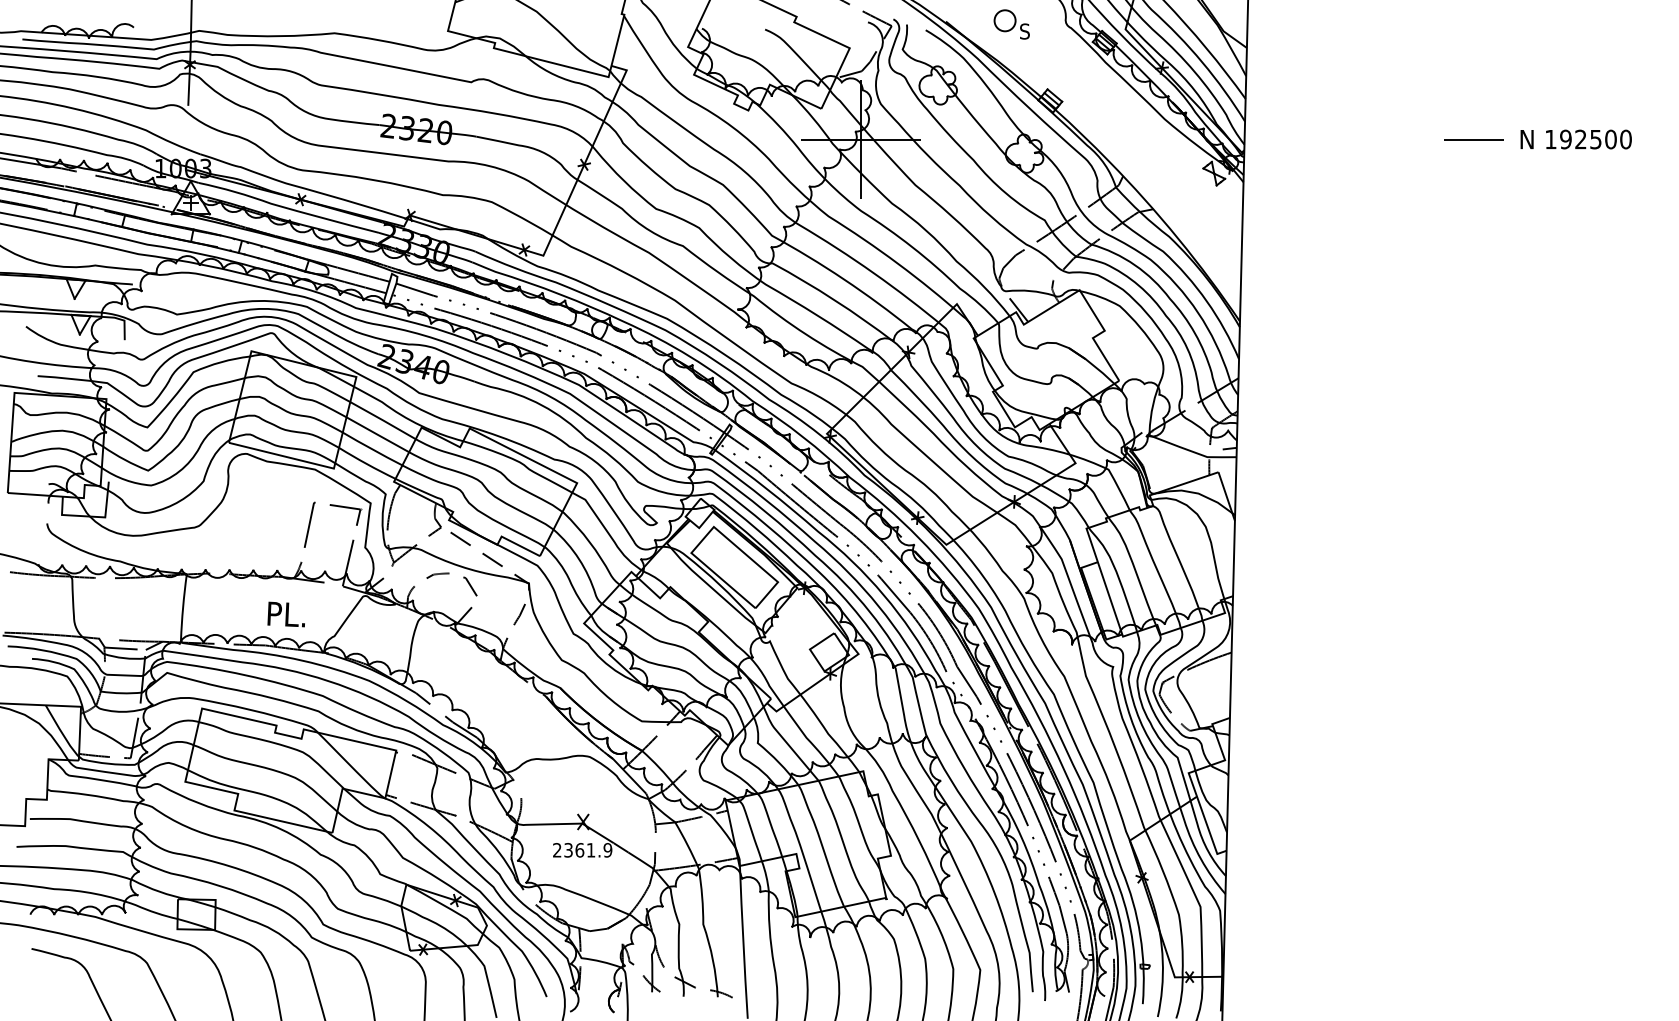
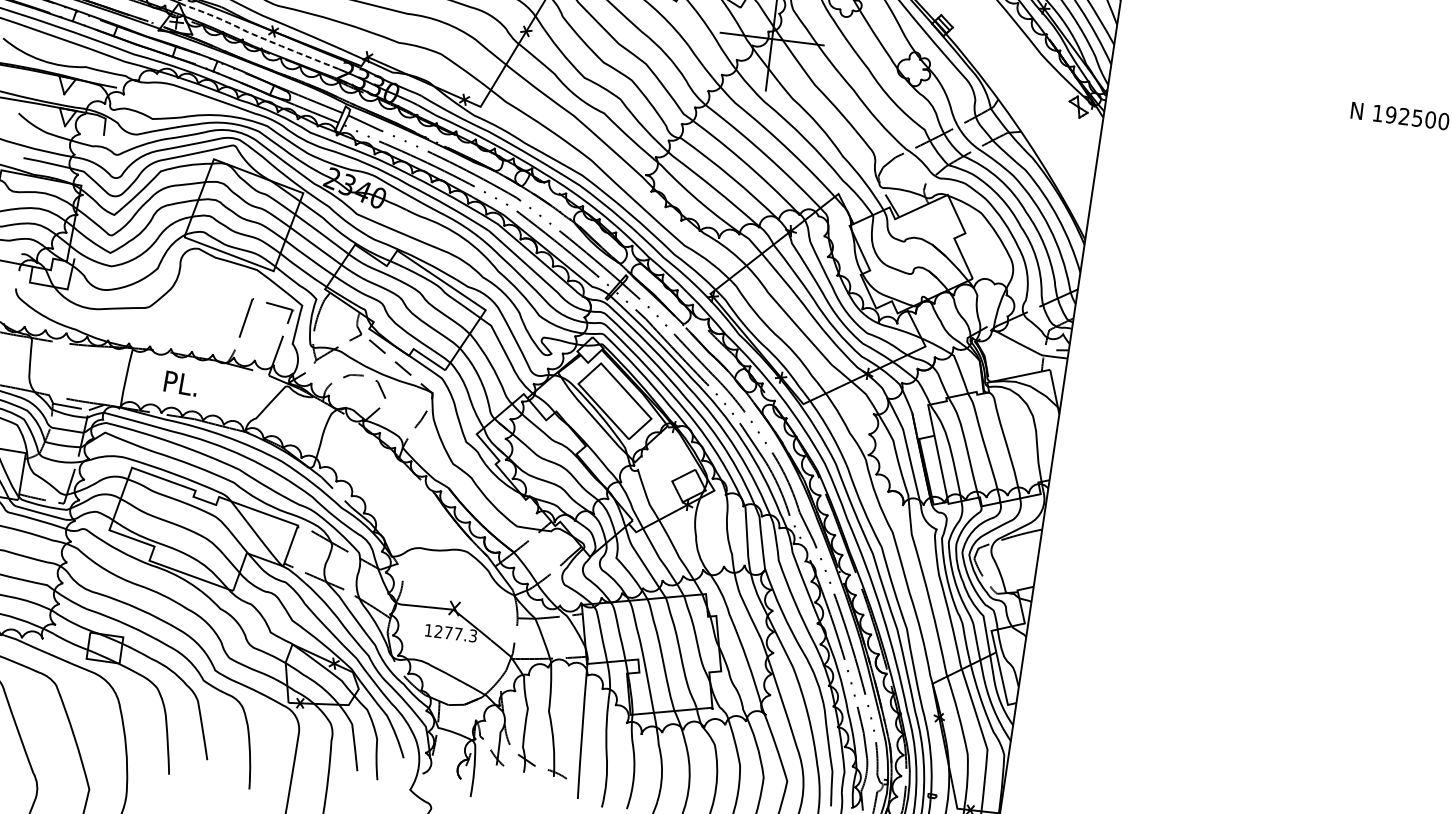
line: (1473, 139) -> (1309, 105), removed
line: (287, 208) -> (260, 37), solid -> dashed
text: (285, 614) -> (180, 383), moved
text: (582, 850) -> (450, 633), 2361.9 -> 1277.3

